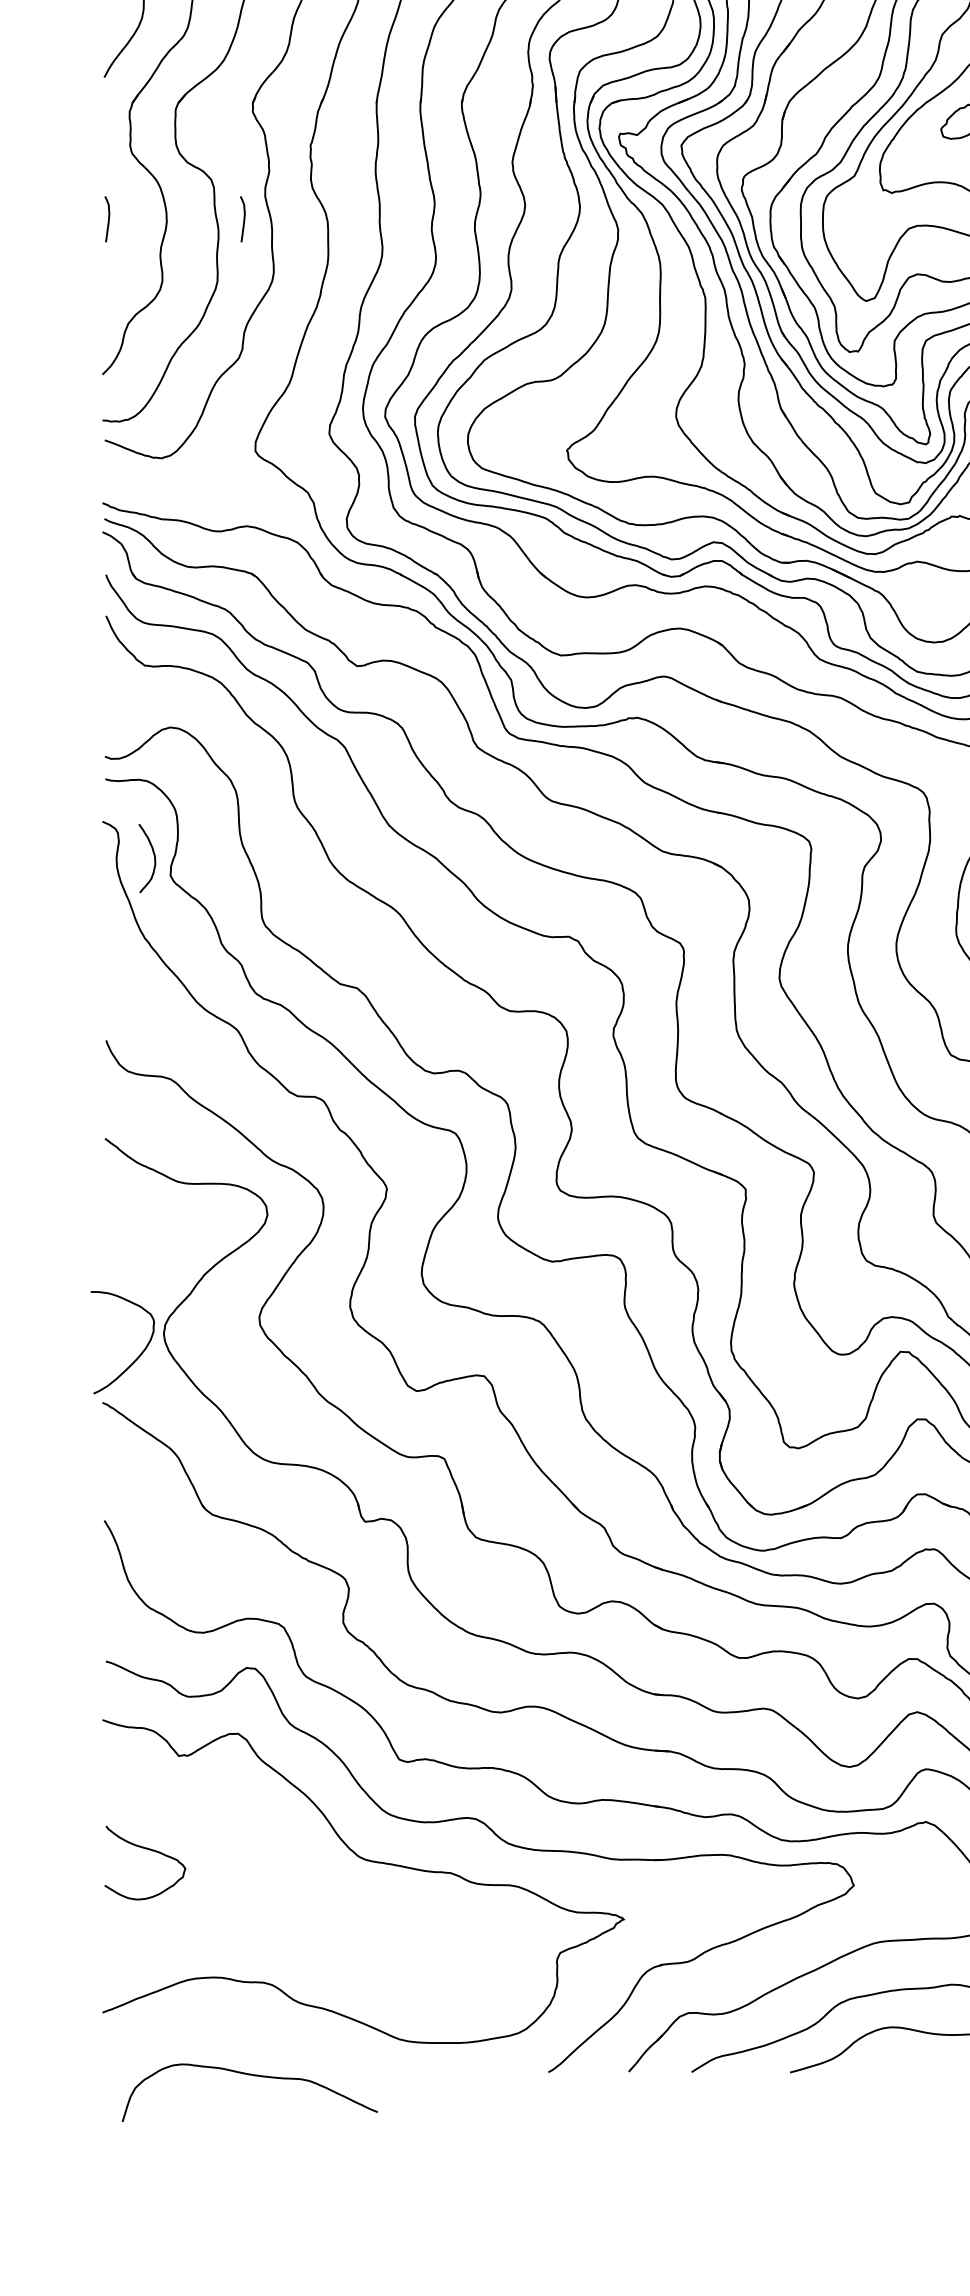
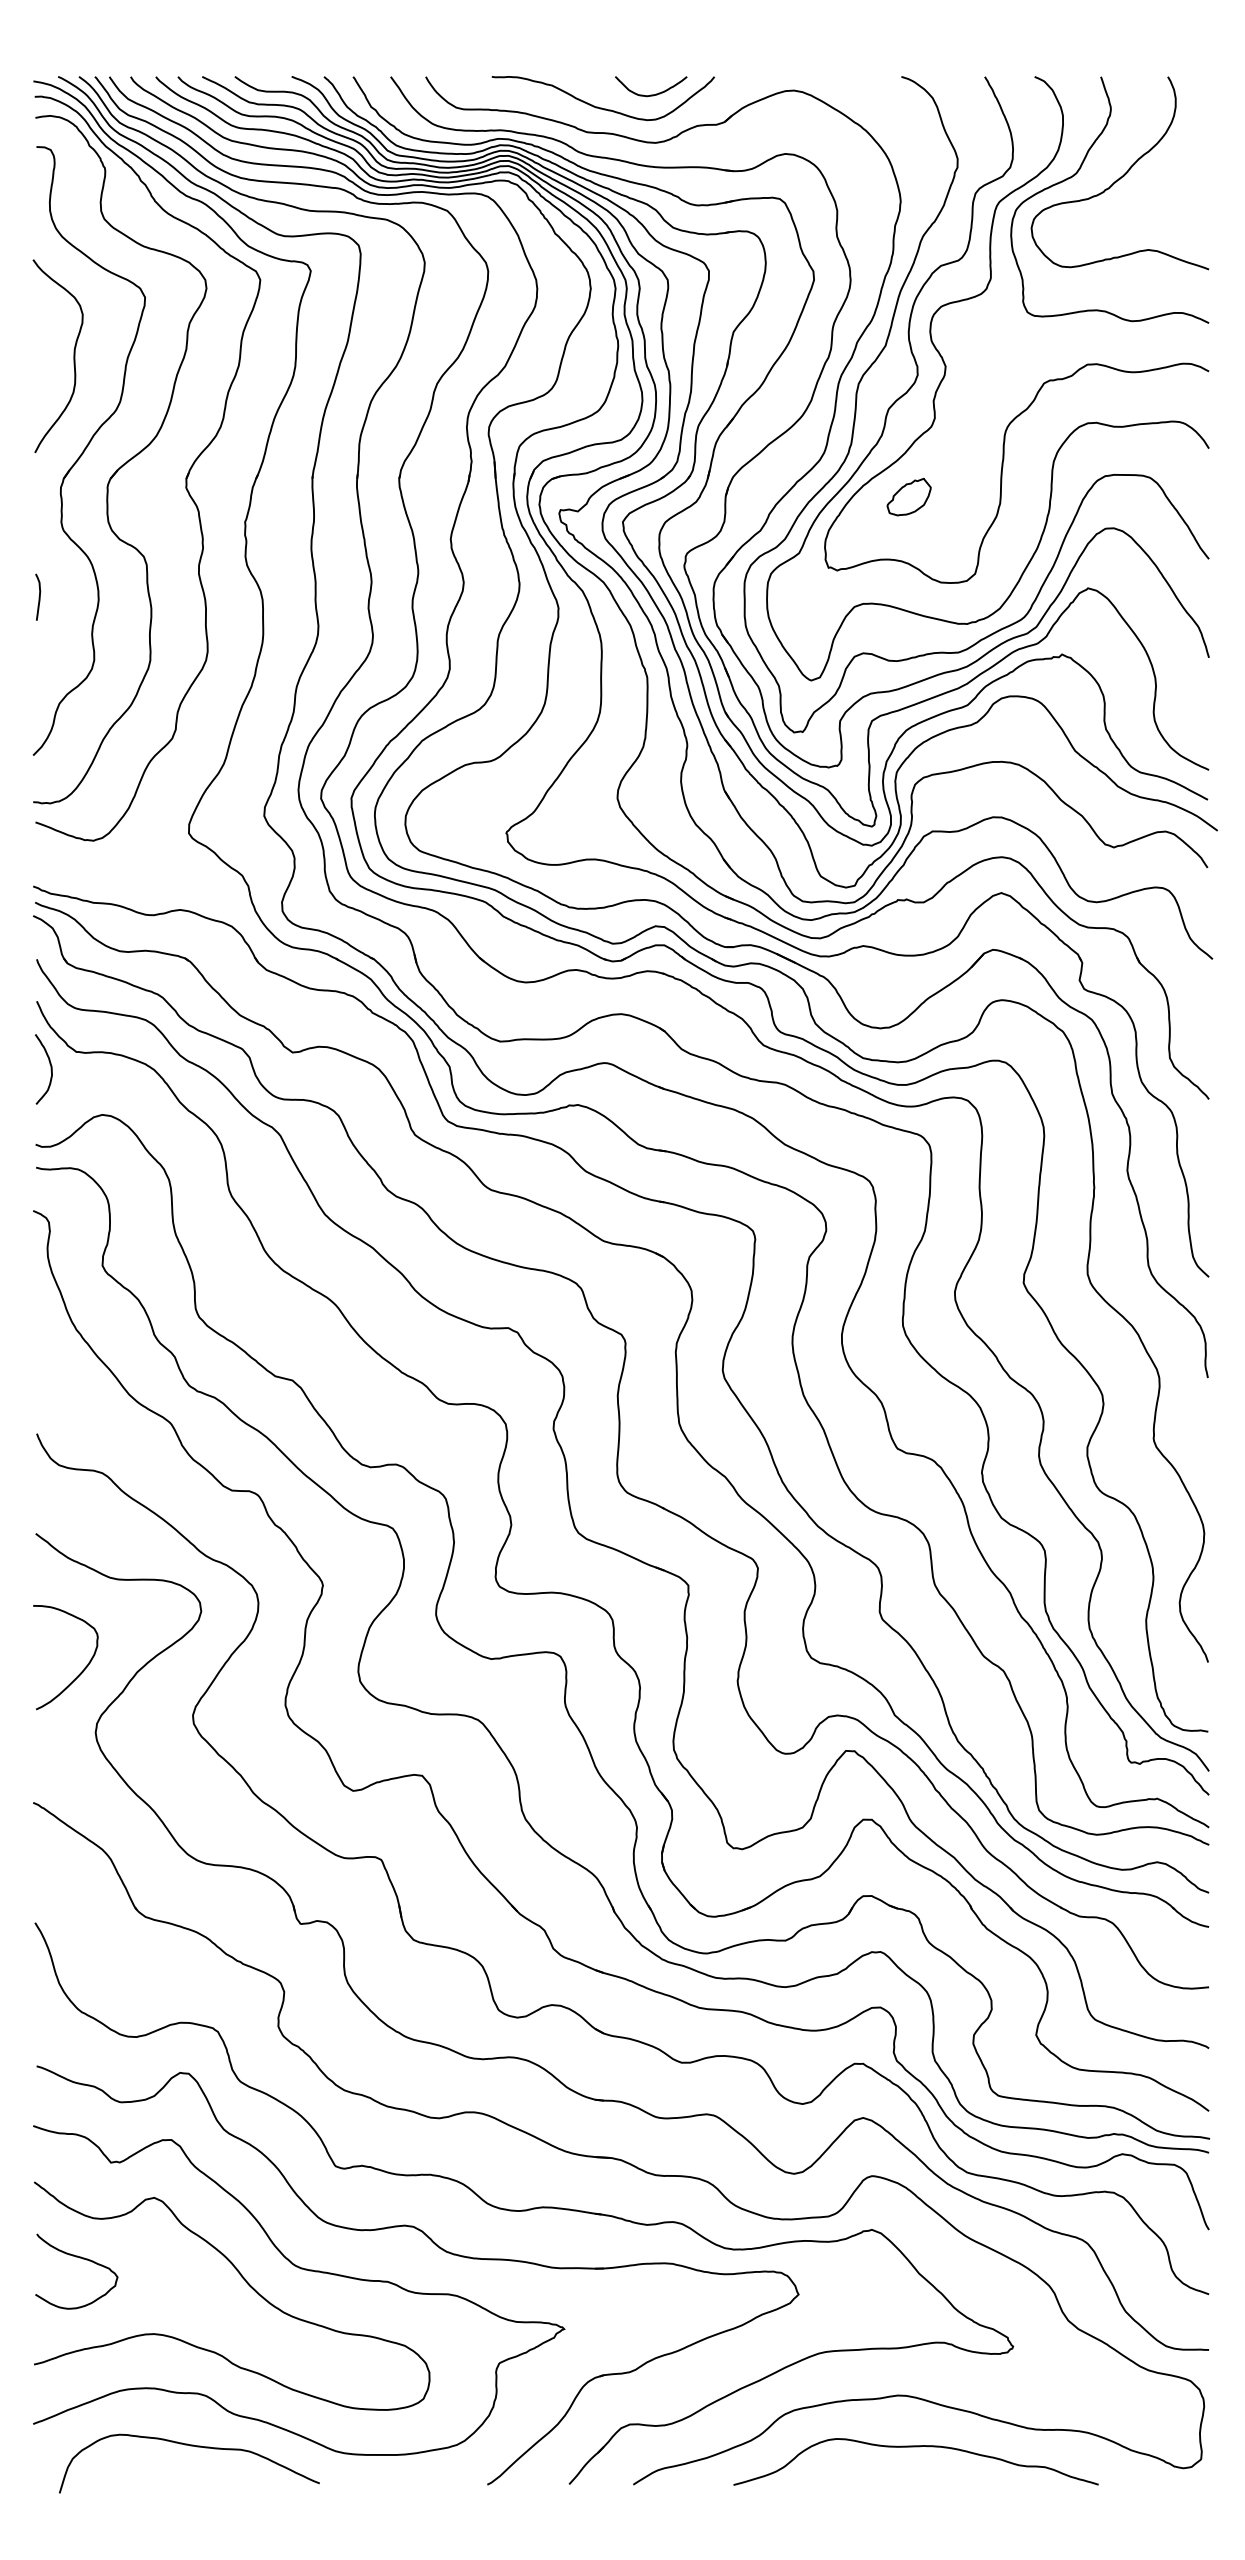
curve: (243, 218) -> (176, 596), removed
curve: (153, 858) -> (50, 1069), moved
curve: (137, 1357) -> (80, 1672), moved
curve: (311, 1874) -> (246, 2283), added
curve: (251, 2075) -> (190, 2446), moved

